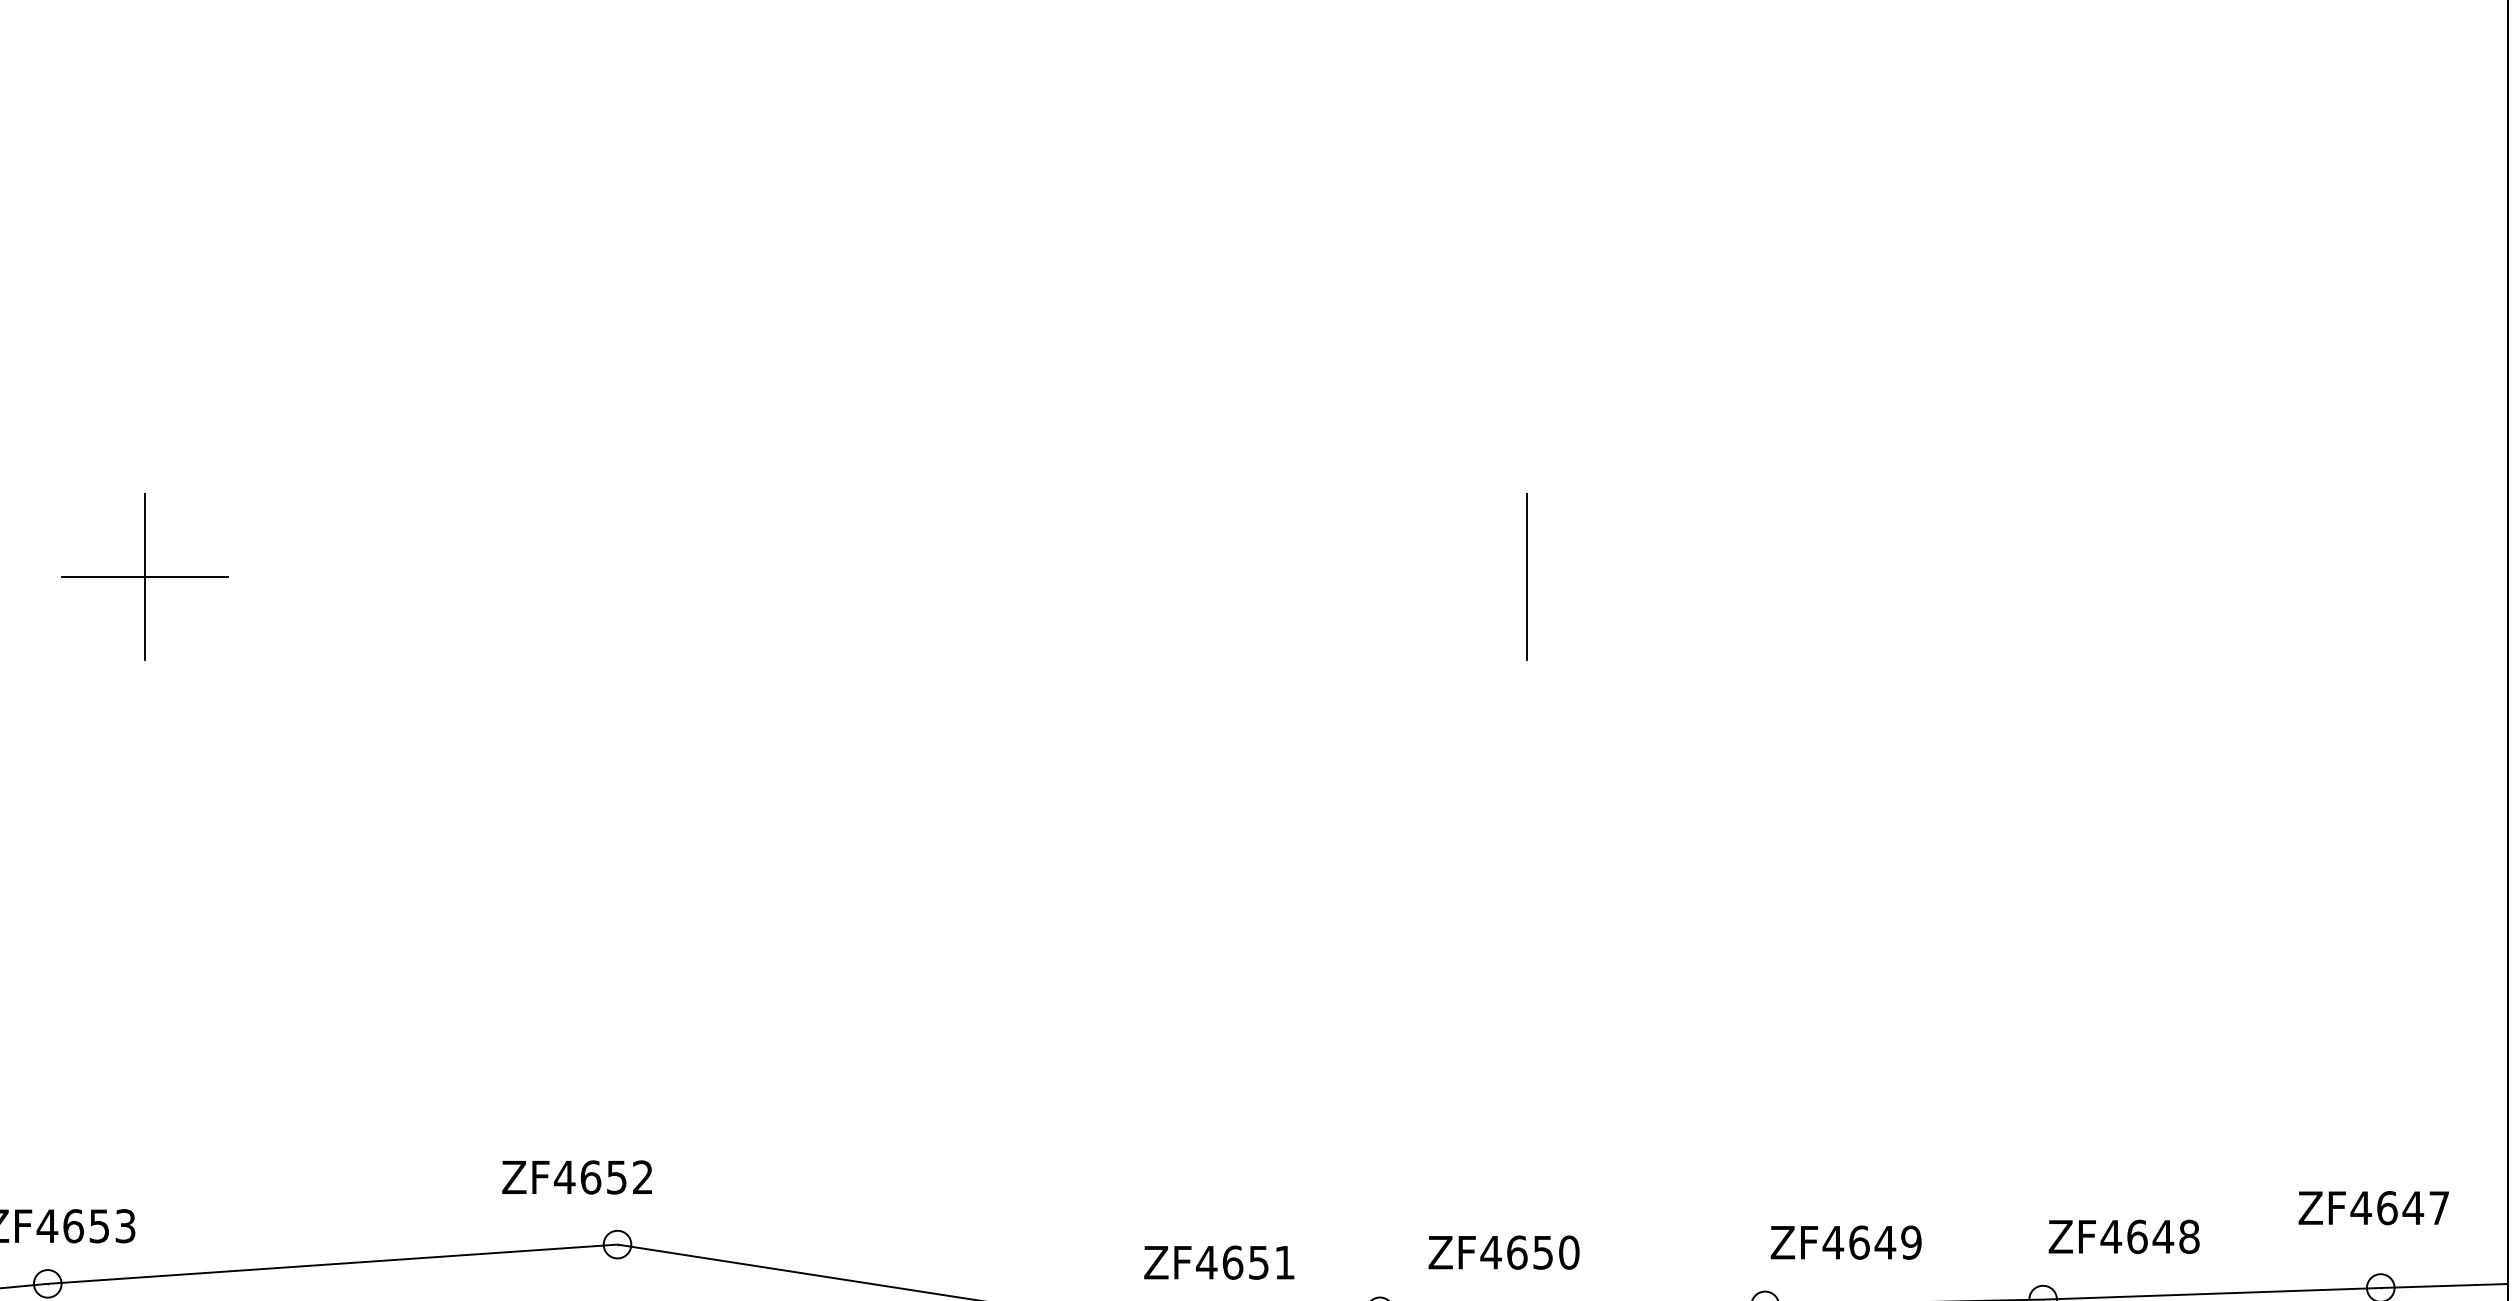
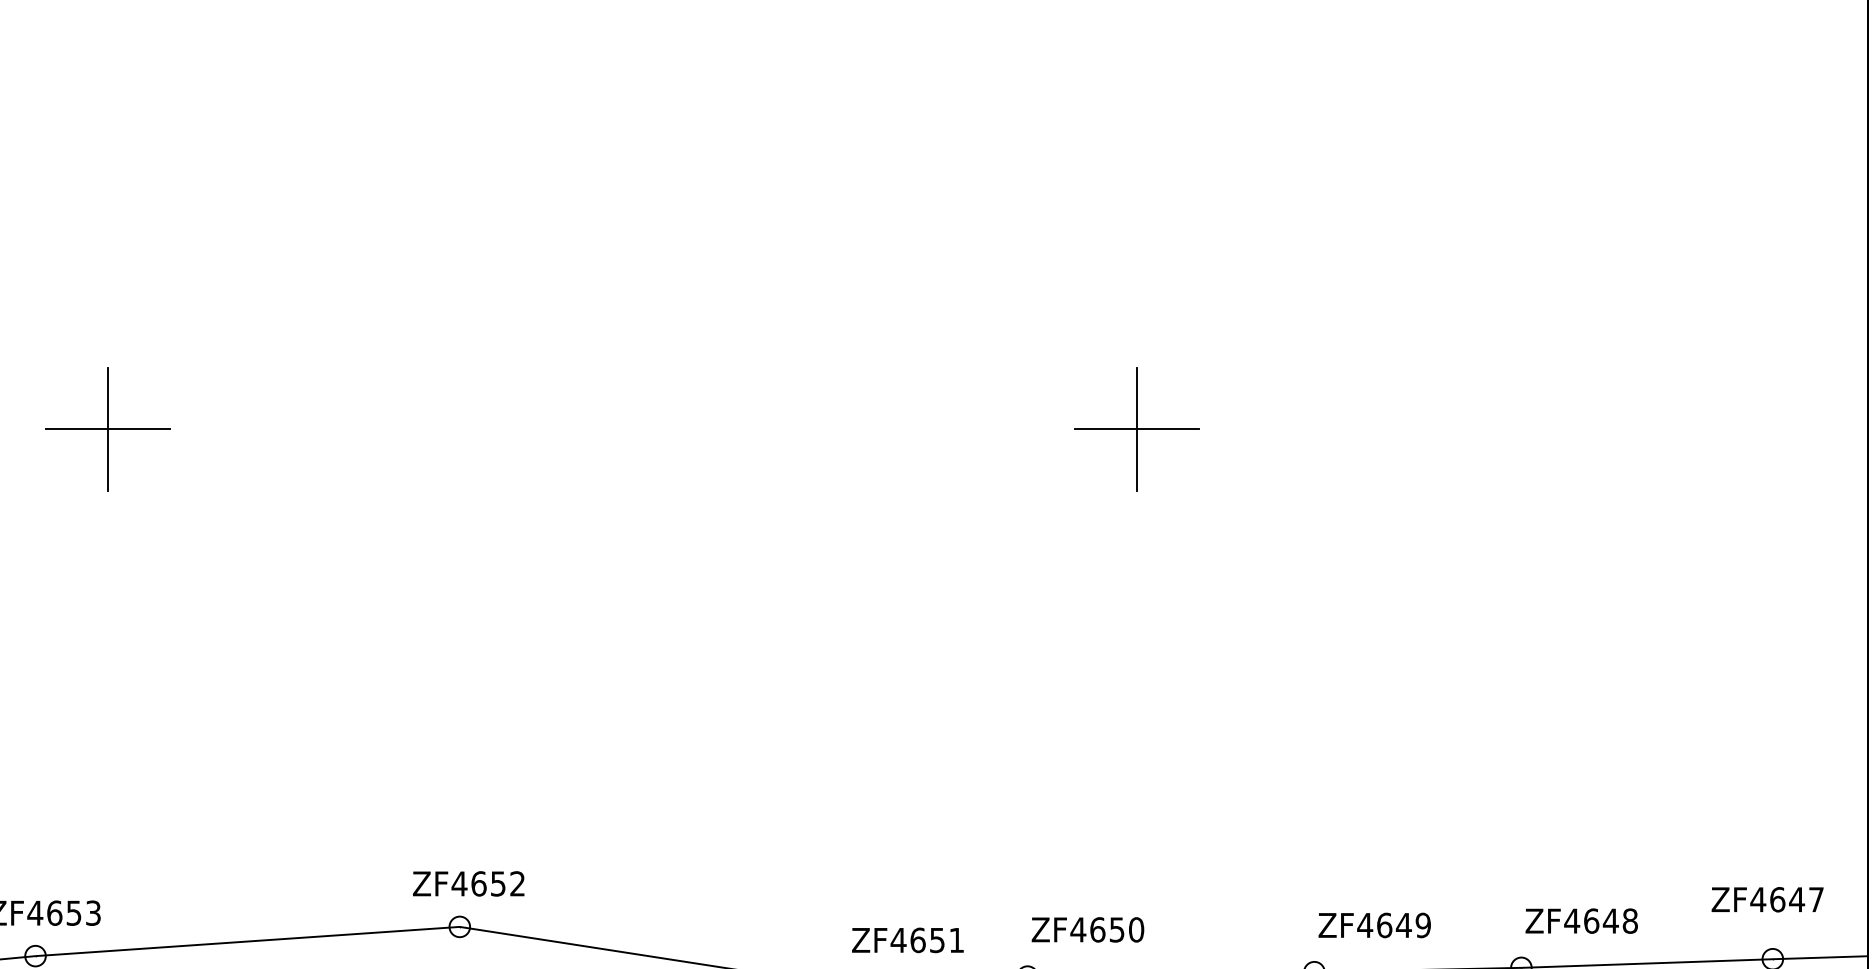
line: (1526, 576) -> (1136, 429), added
text: (576, 1176) -> (468, 883), moved
text: (1503, 1252) -> (1087, 929), moved

